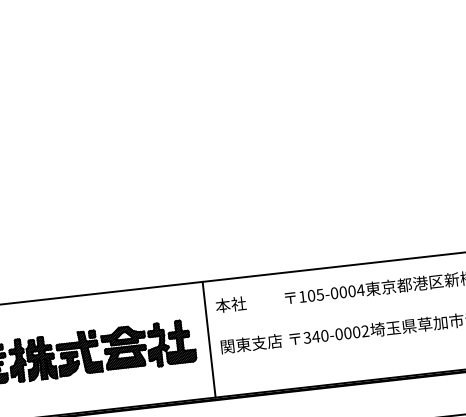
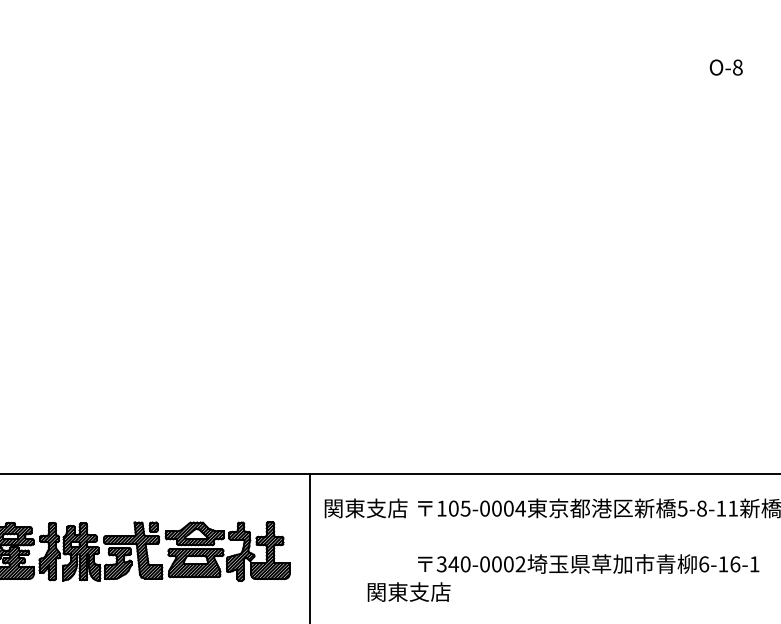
text: (246, 303) -> (365, 508), 本社 -> 関東支店
text: (251, 343) -> (408, 591), moved

